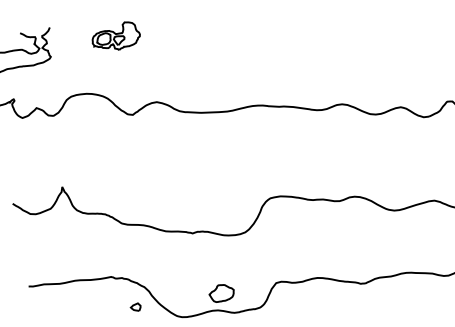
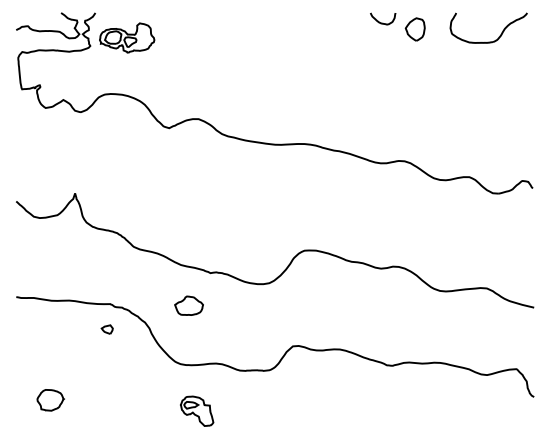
part: (116, 36) -> (127, 37), moved
part: (221, 292) -> (188, 305), moved
part: (135, 307) -> (106, 329), moved

